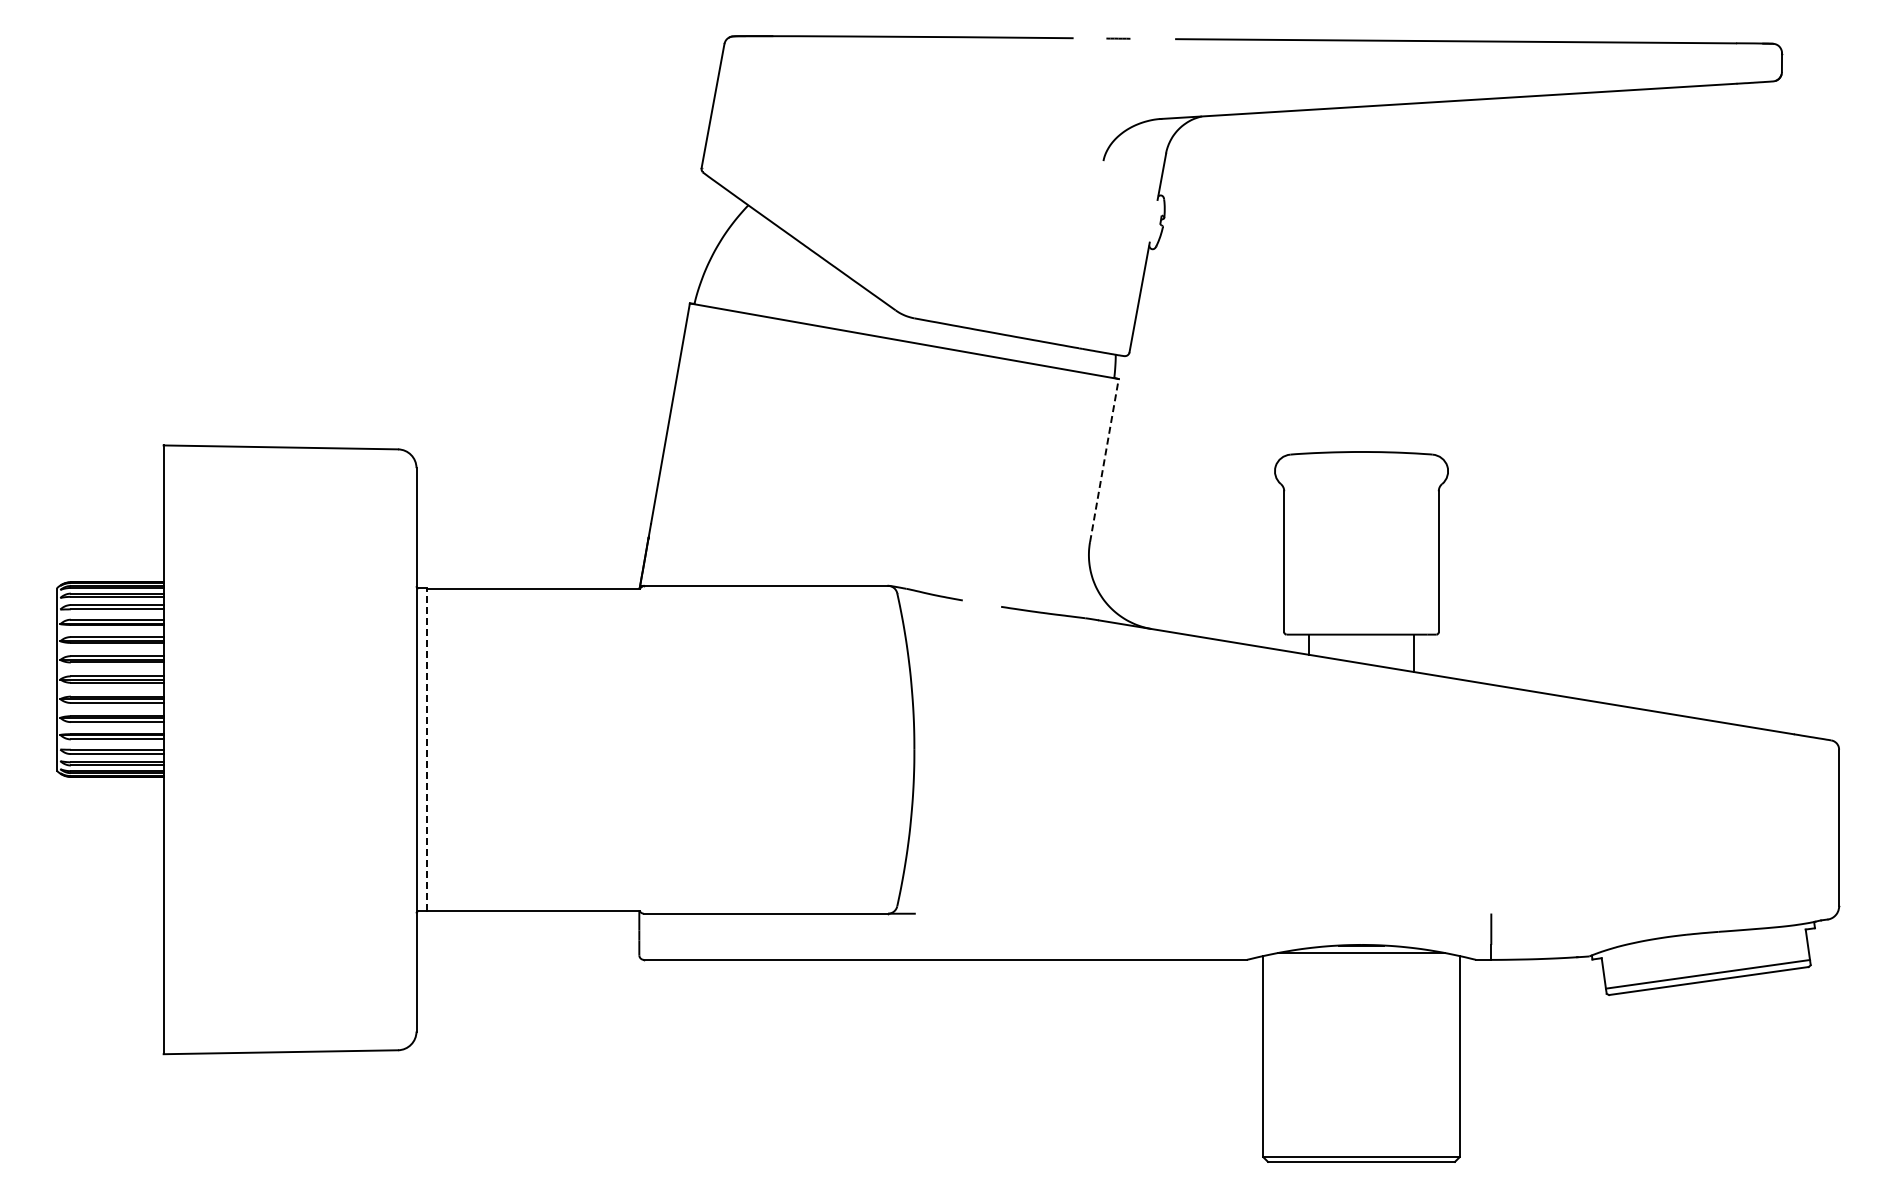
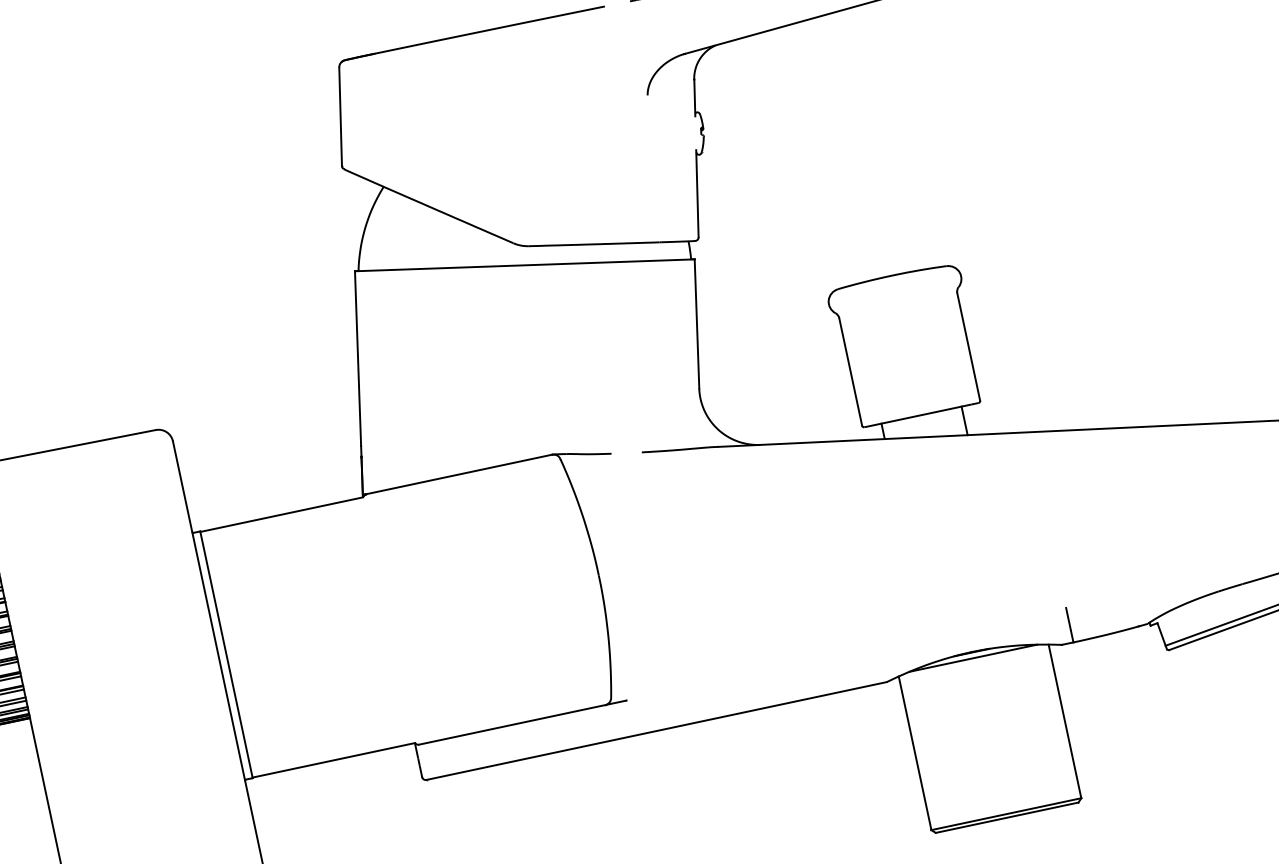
line: (1104, 460) -> (697, 323), dashed -> solid
line: (426, 749) -> (226, 654), dashed -> solid

